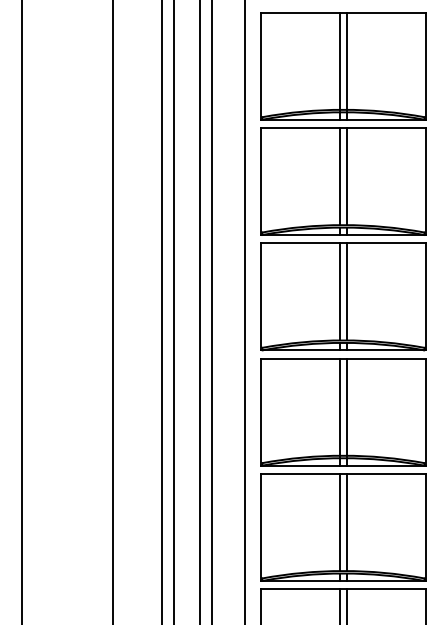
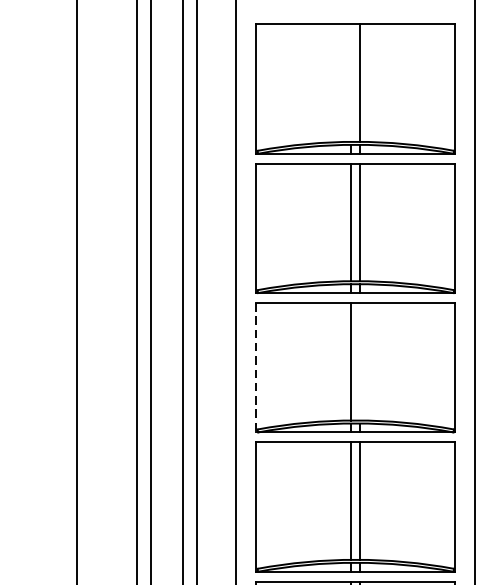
line: (339, 60) -> (351, 82), removed
line: (347, 291) -> (360, 361), removed
line: (261, 296) -> (256, 367), solid -> dashed

